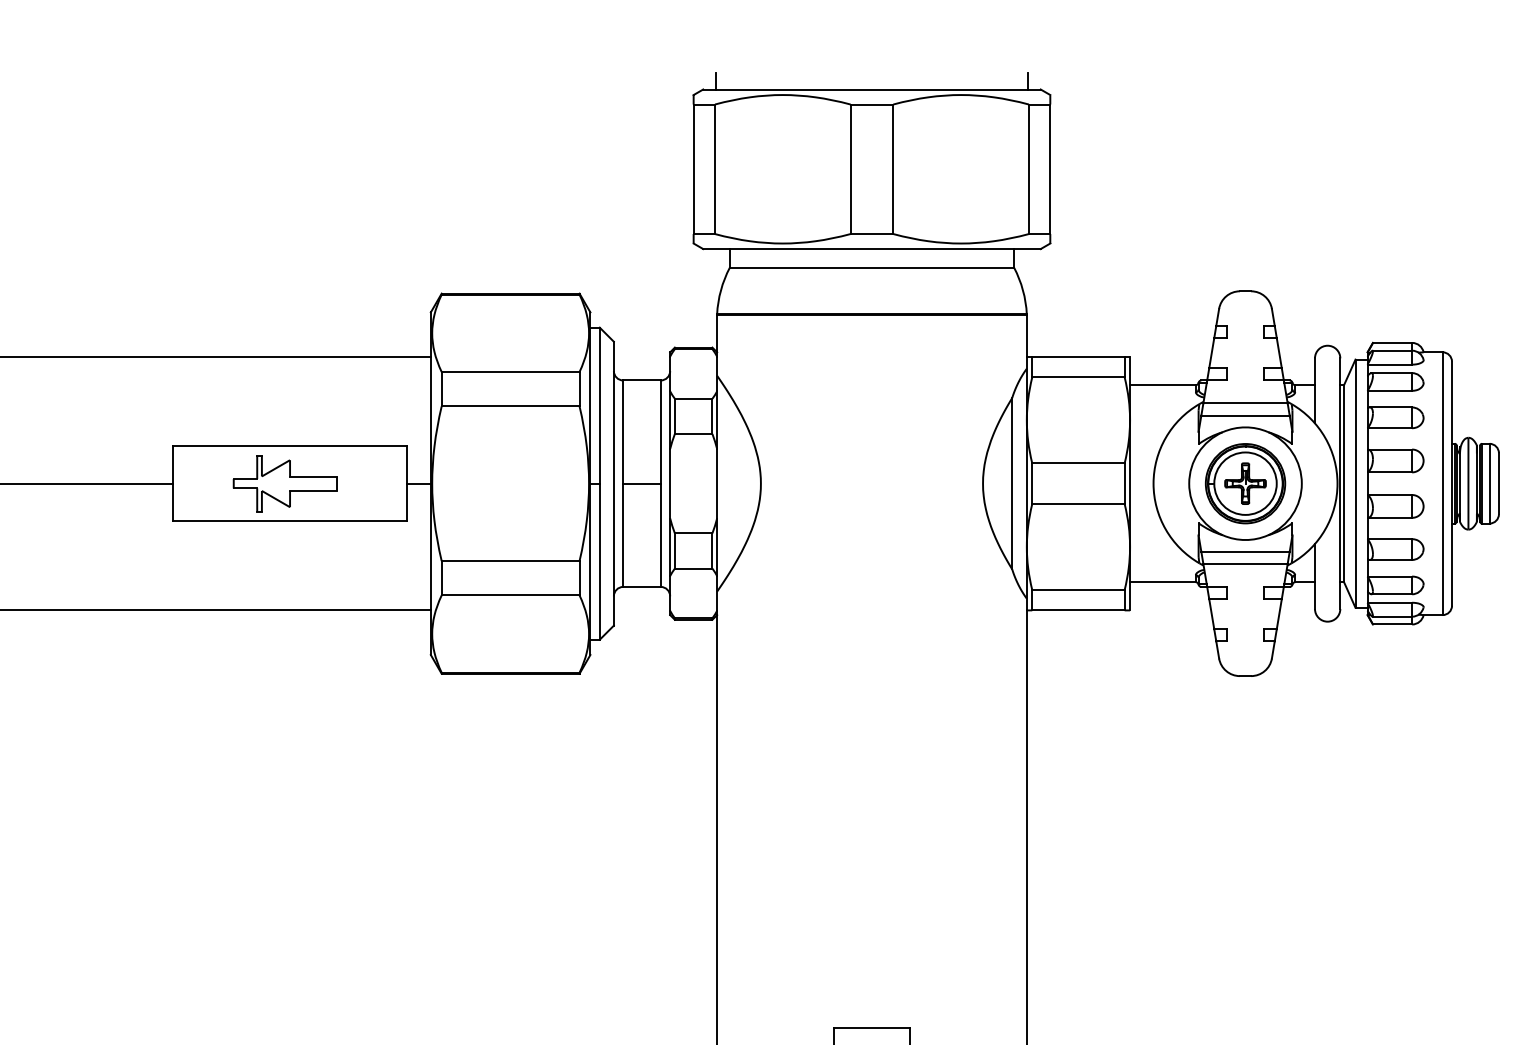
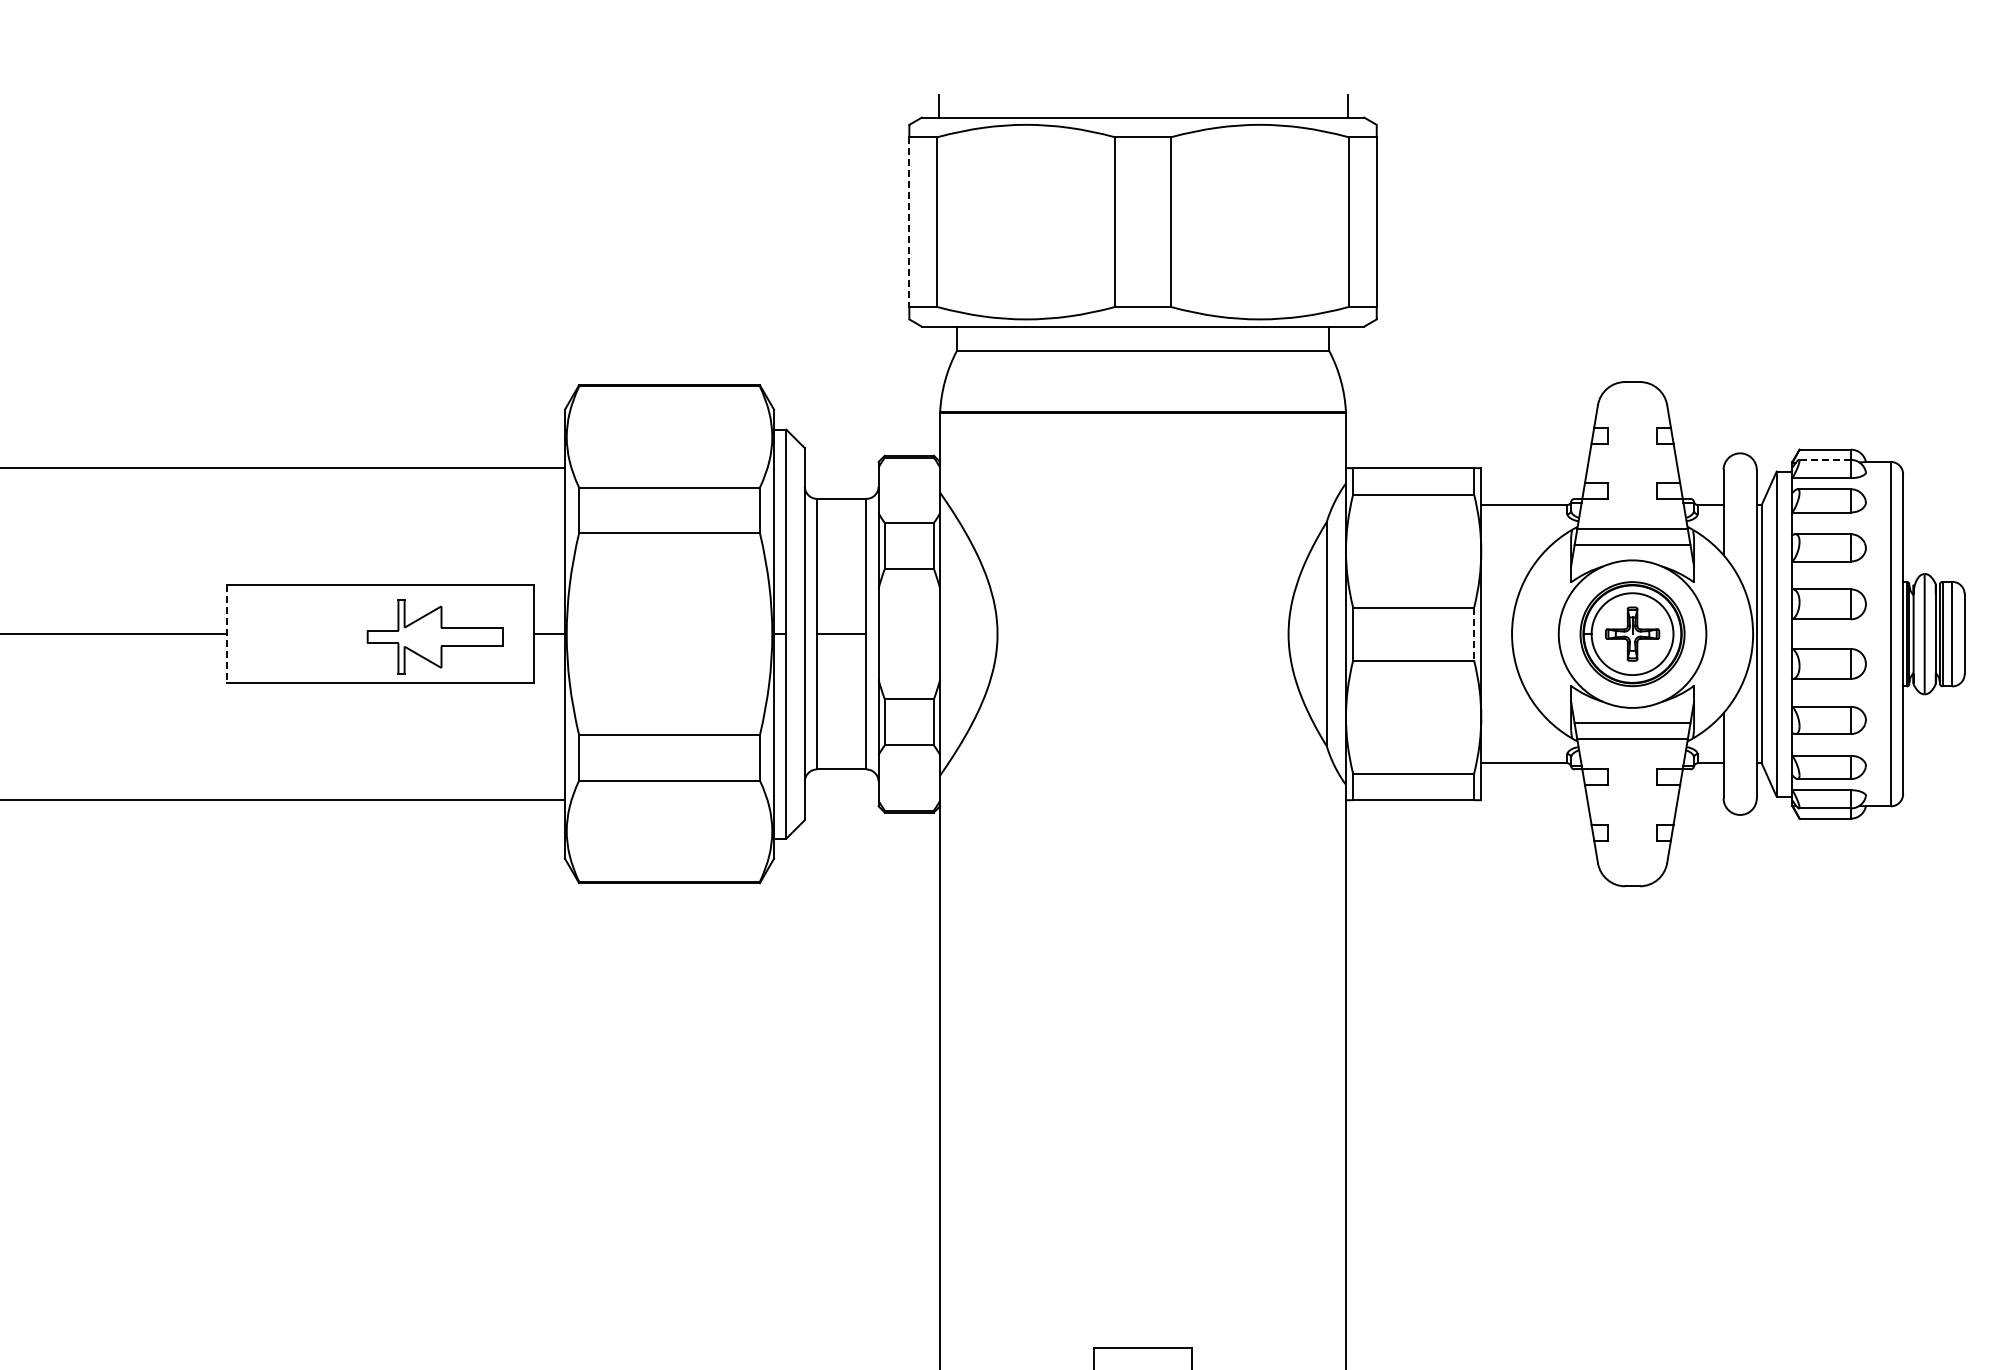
line: (693, 169) -> (909, 222), solid -> dashed
line: (1391, 350) -> (1824, 459), solid -> dashed
line: (172, 483) -> (226, 634), solid -> dashed
part: (284, 483) -> (434, 636), moved
line: (1124, 483) -> (1474, 634), solid -> dashed

